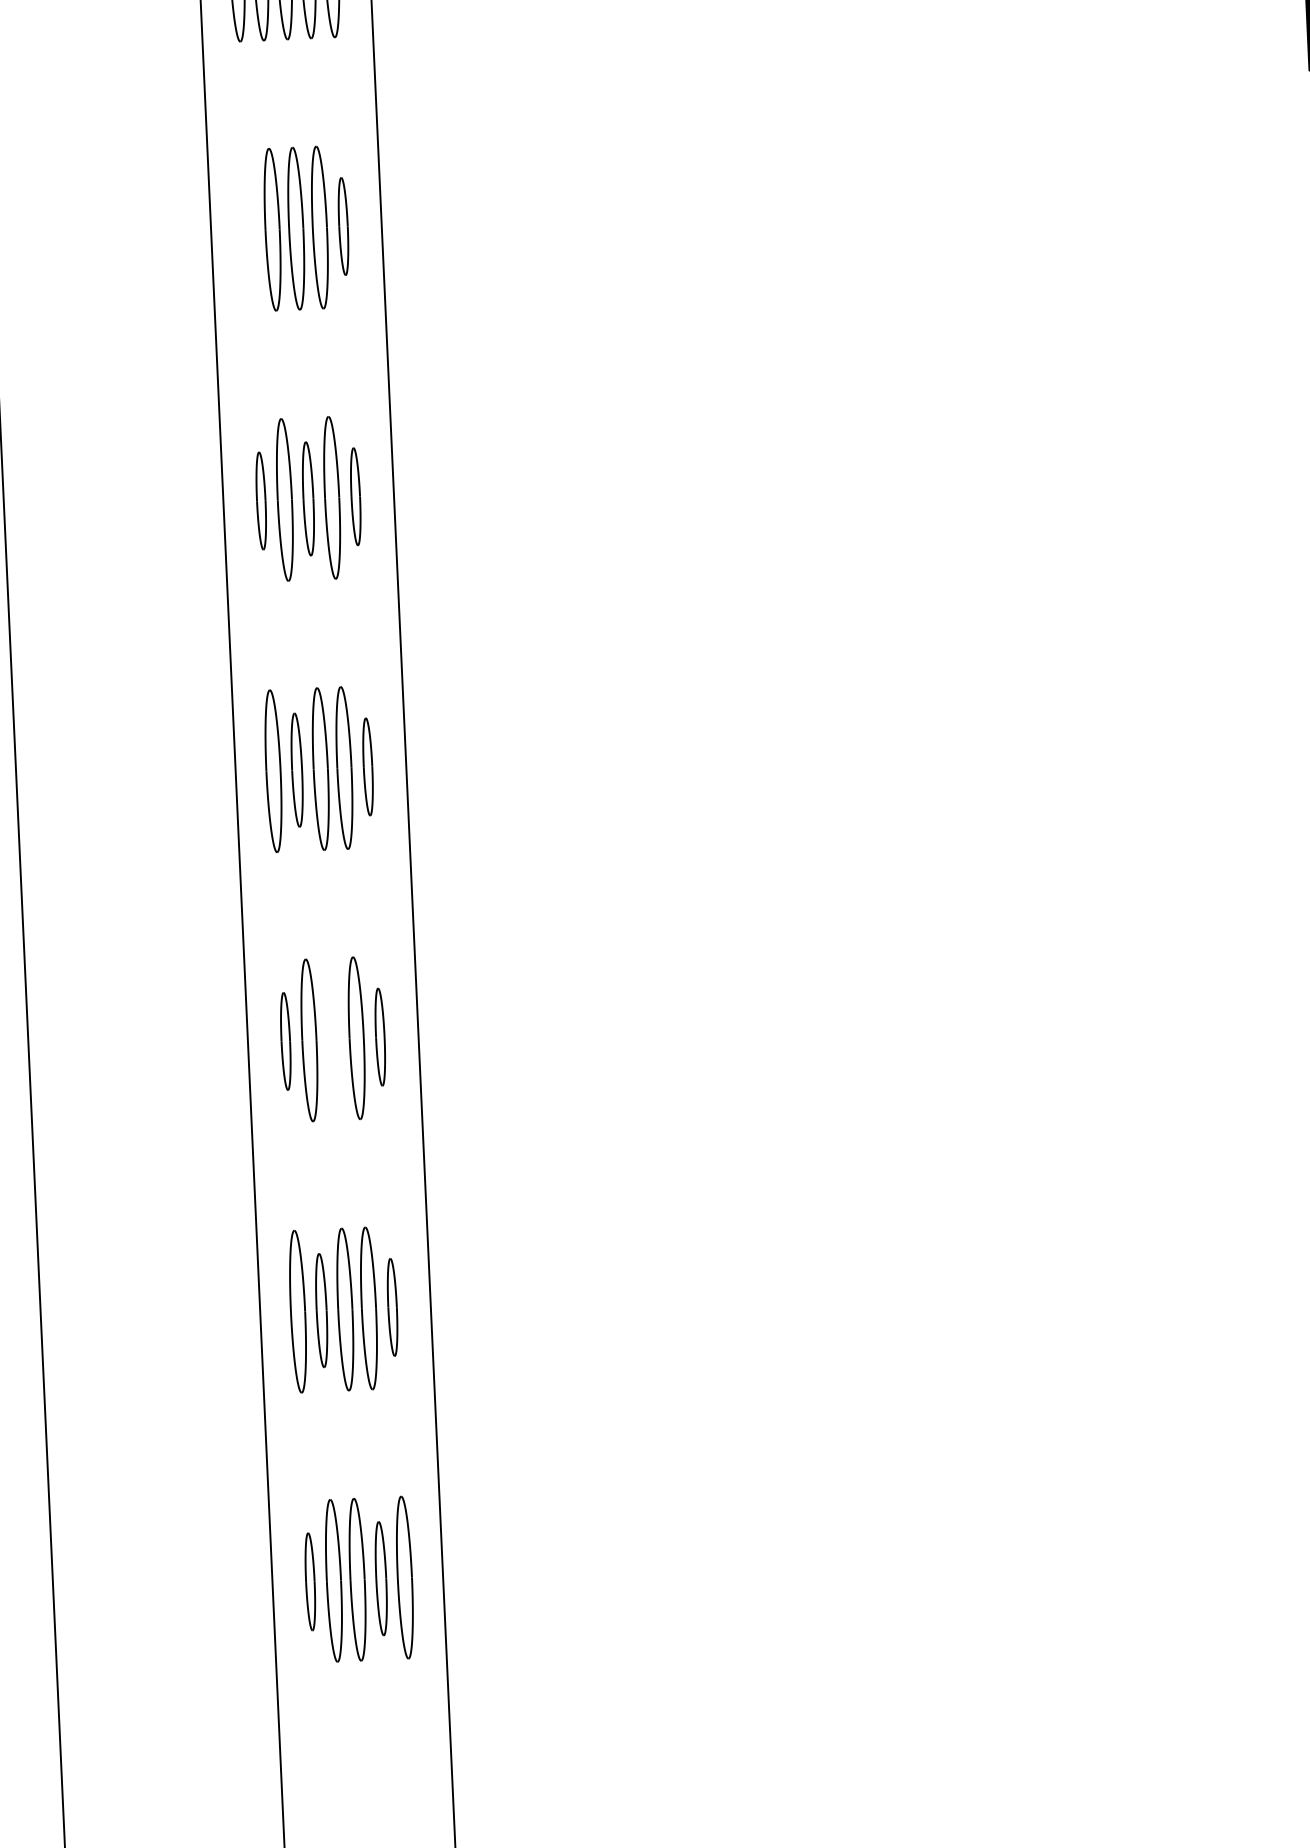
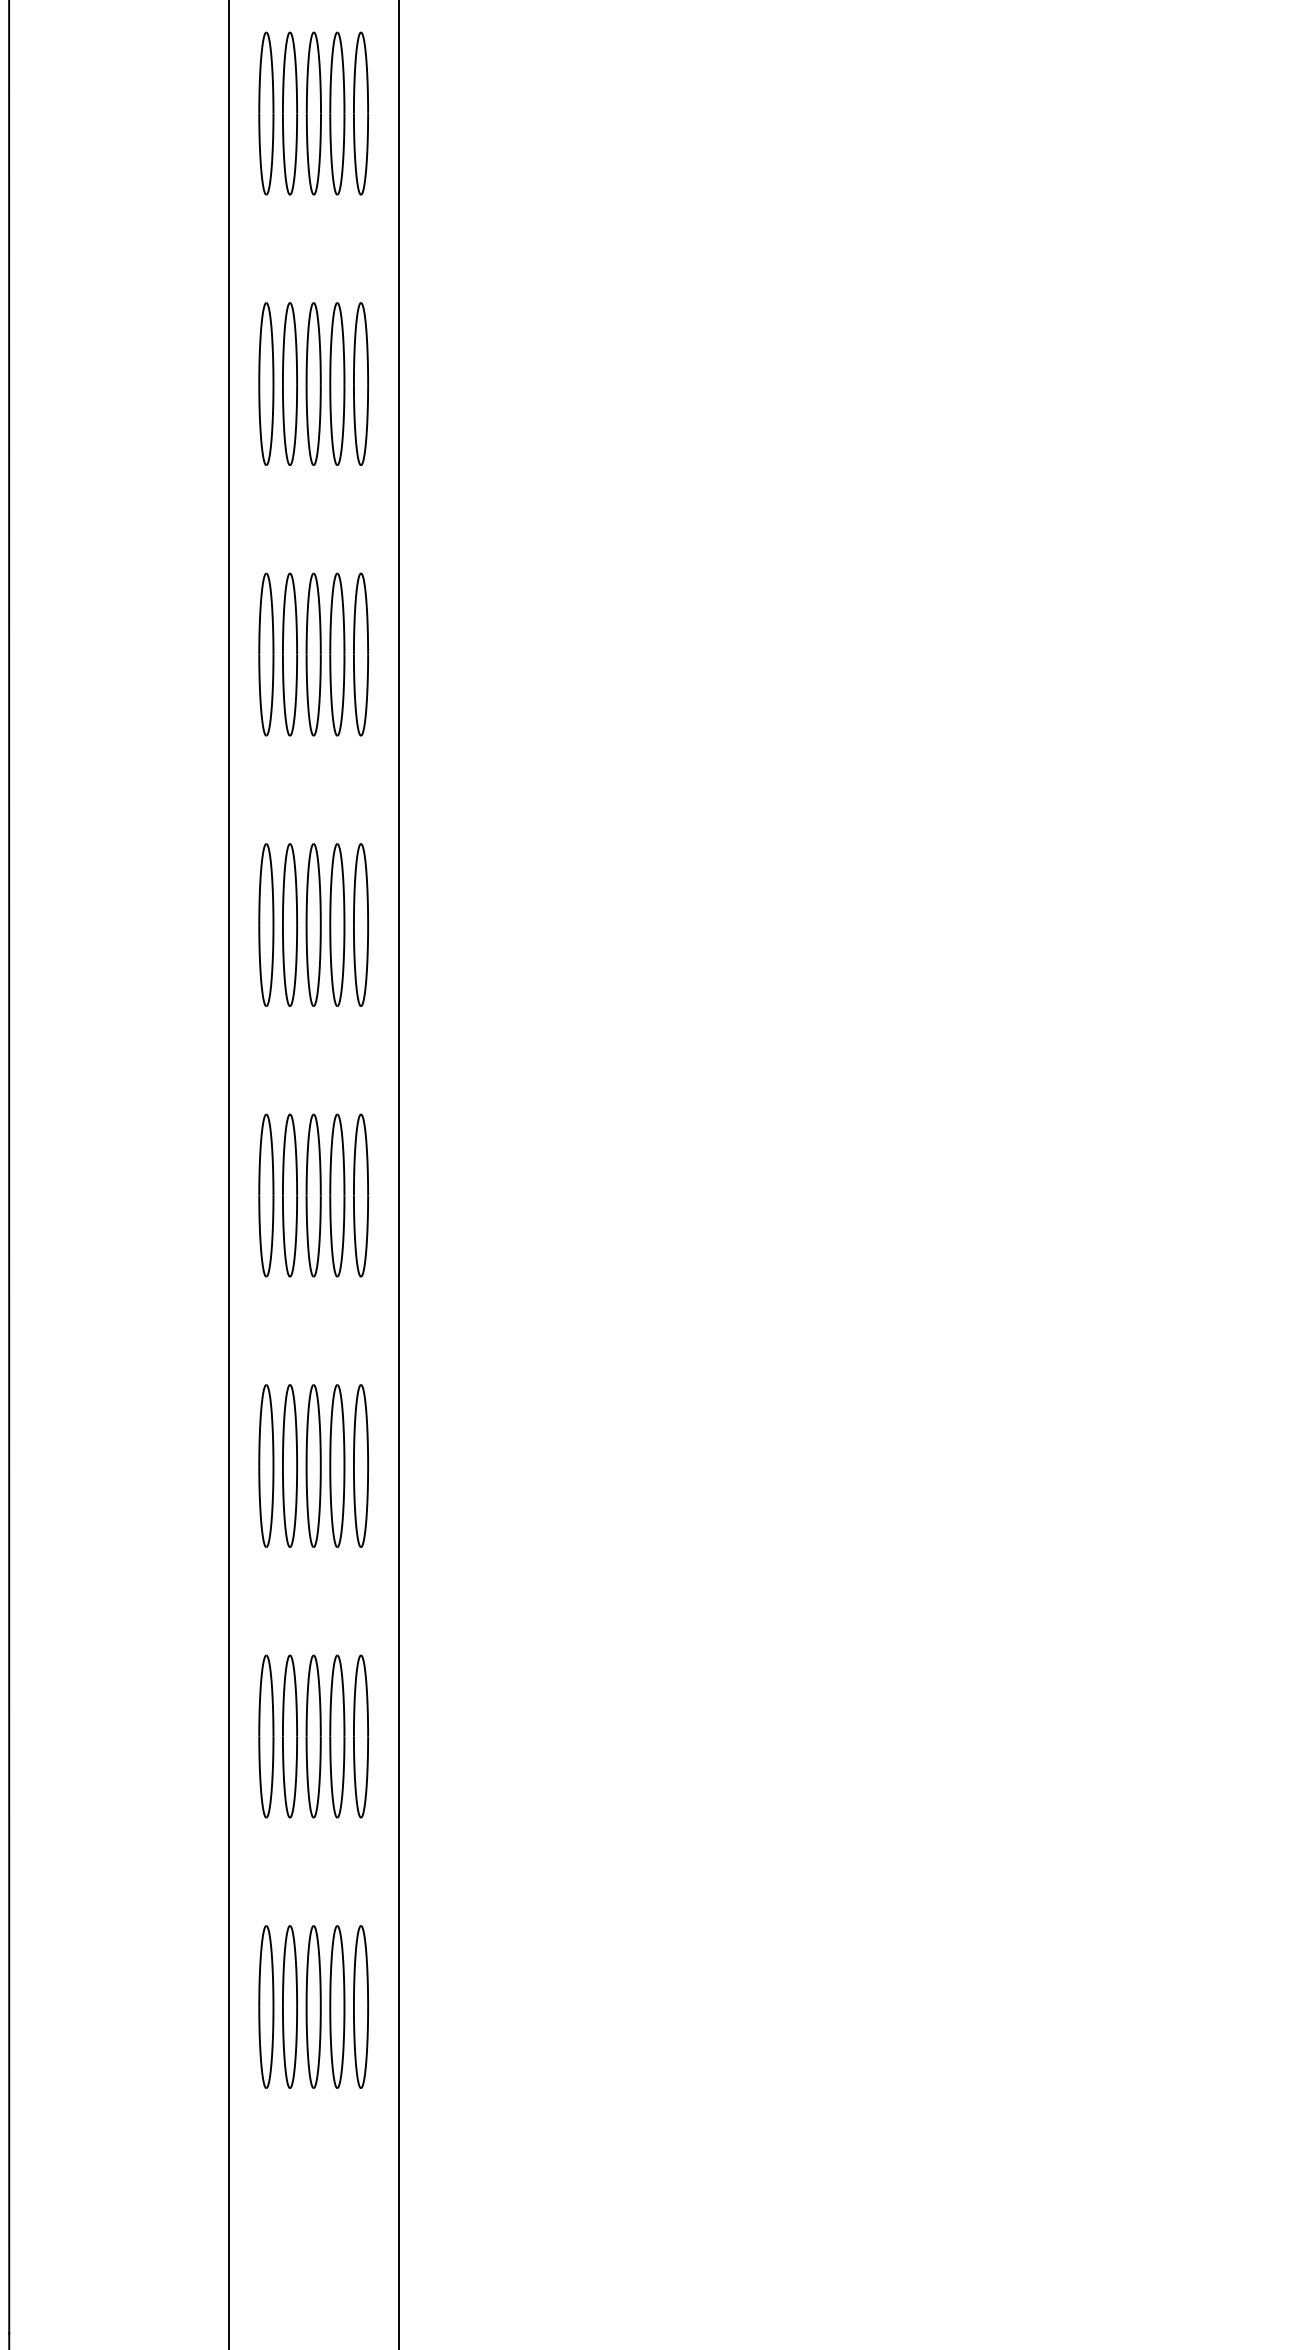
part: (342, 226) -> (360, 654), size x1.67
part: (249, 230) -> (266, 654), added
part: (355, 496) -> (360, 924), size x1.67
part: (308, 498) -> (313, 924), size x1.43
part: (261, 500) -> (266, 924), size x1.67
part: (367, 766) -> (360, 1195), size x1.67
part: (296, 770) -> (289, 1195), size x1.43
part: (379, 1036) -> (360, 1465), size x1.67
part: (332, 1038) -> (313, 1465), added
part: (285, 1040) -> (266, 1465), size x1.67
part: (392, 1307) -> (360, 1736), size x1.67
part: (321, 1310) -> (289, 1736), size x1.43
part: (381, 1578) -> (337, 2006), size x1.43
part: (310, 1581) -> (266, 2006), size x1.67

